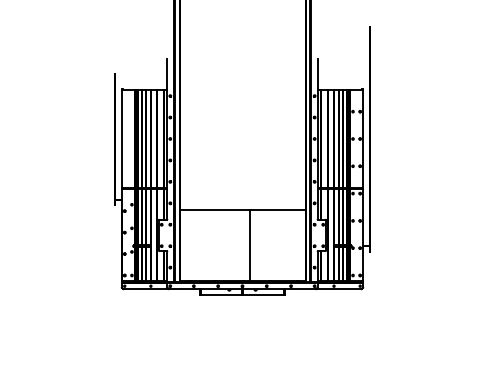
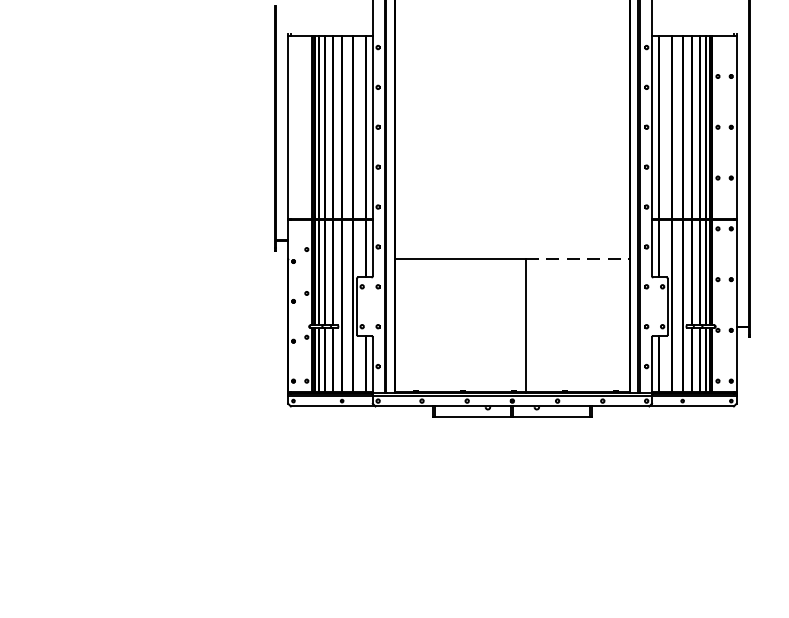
line: (277, 210) -> (577, 260), solid -> dashed

